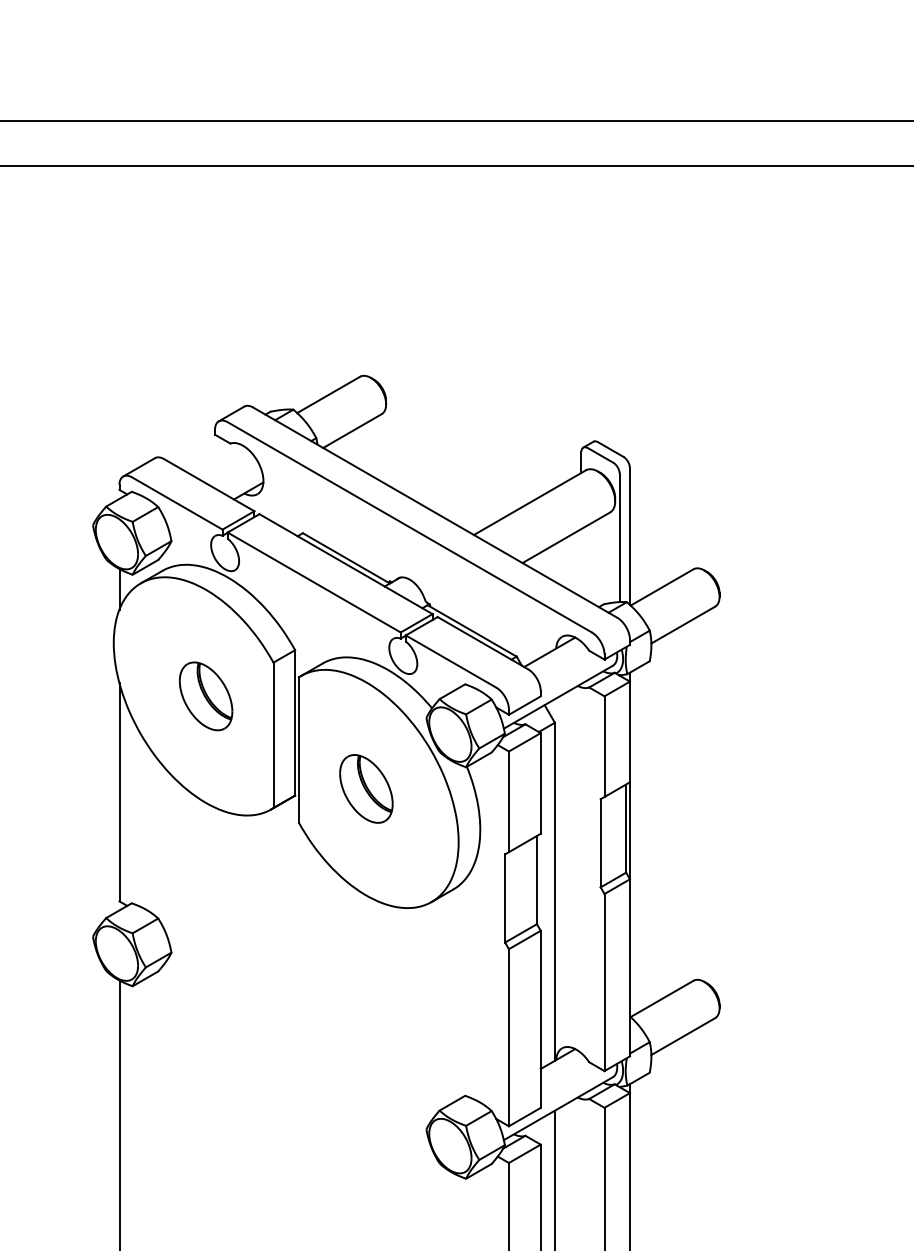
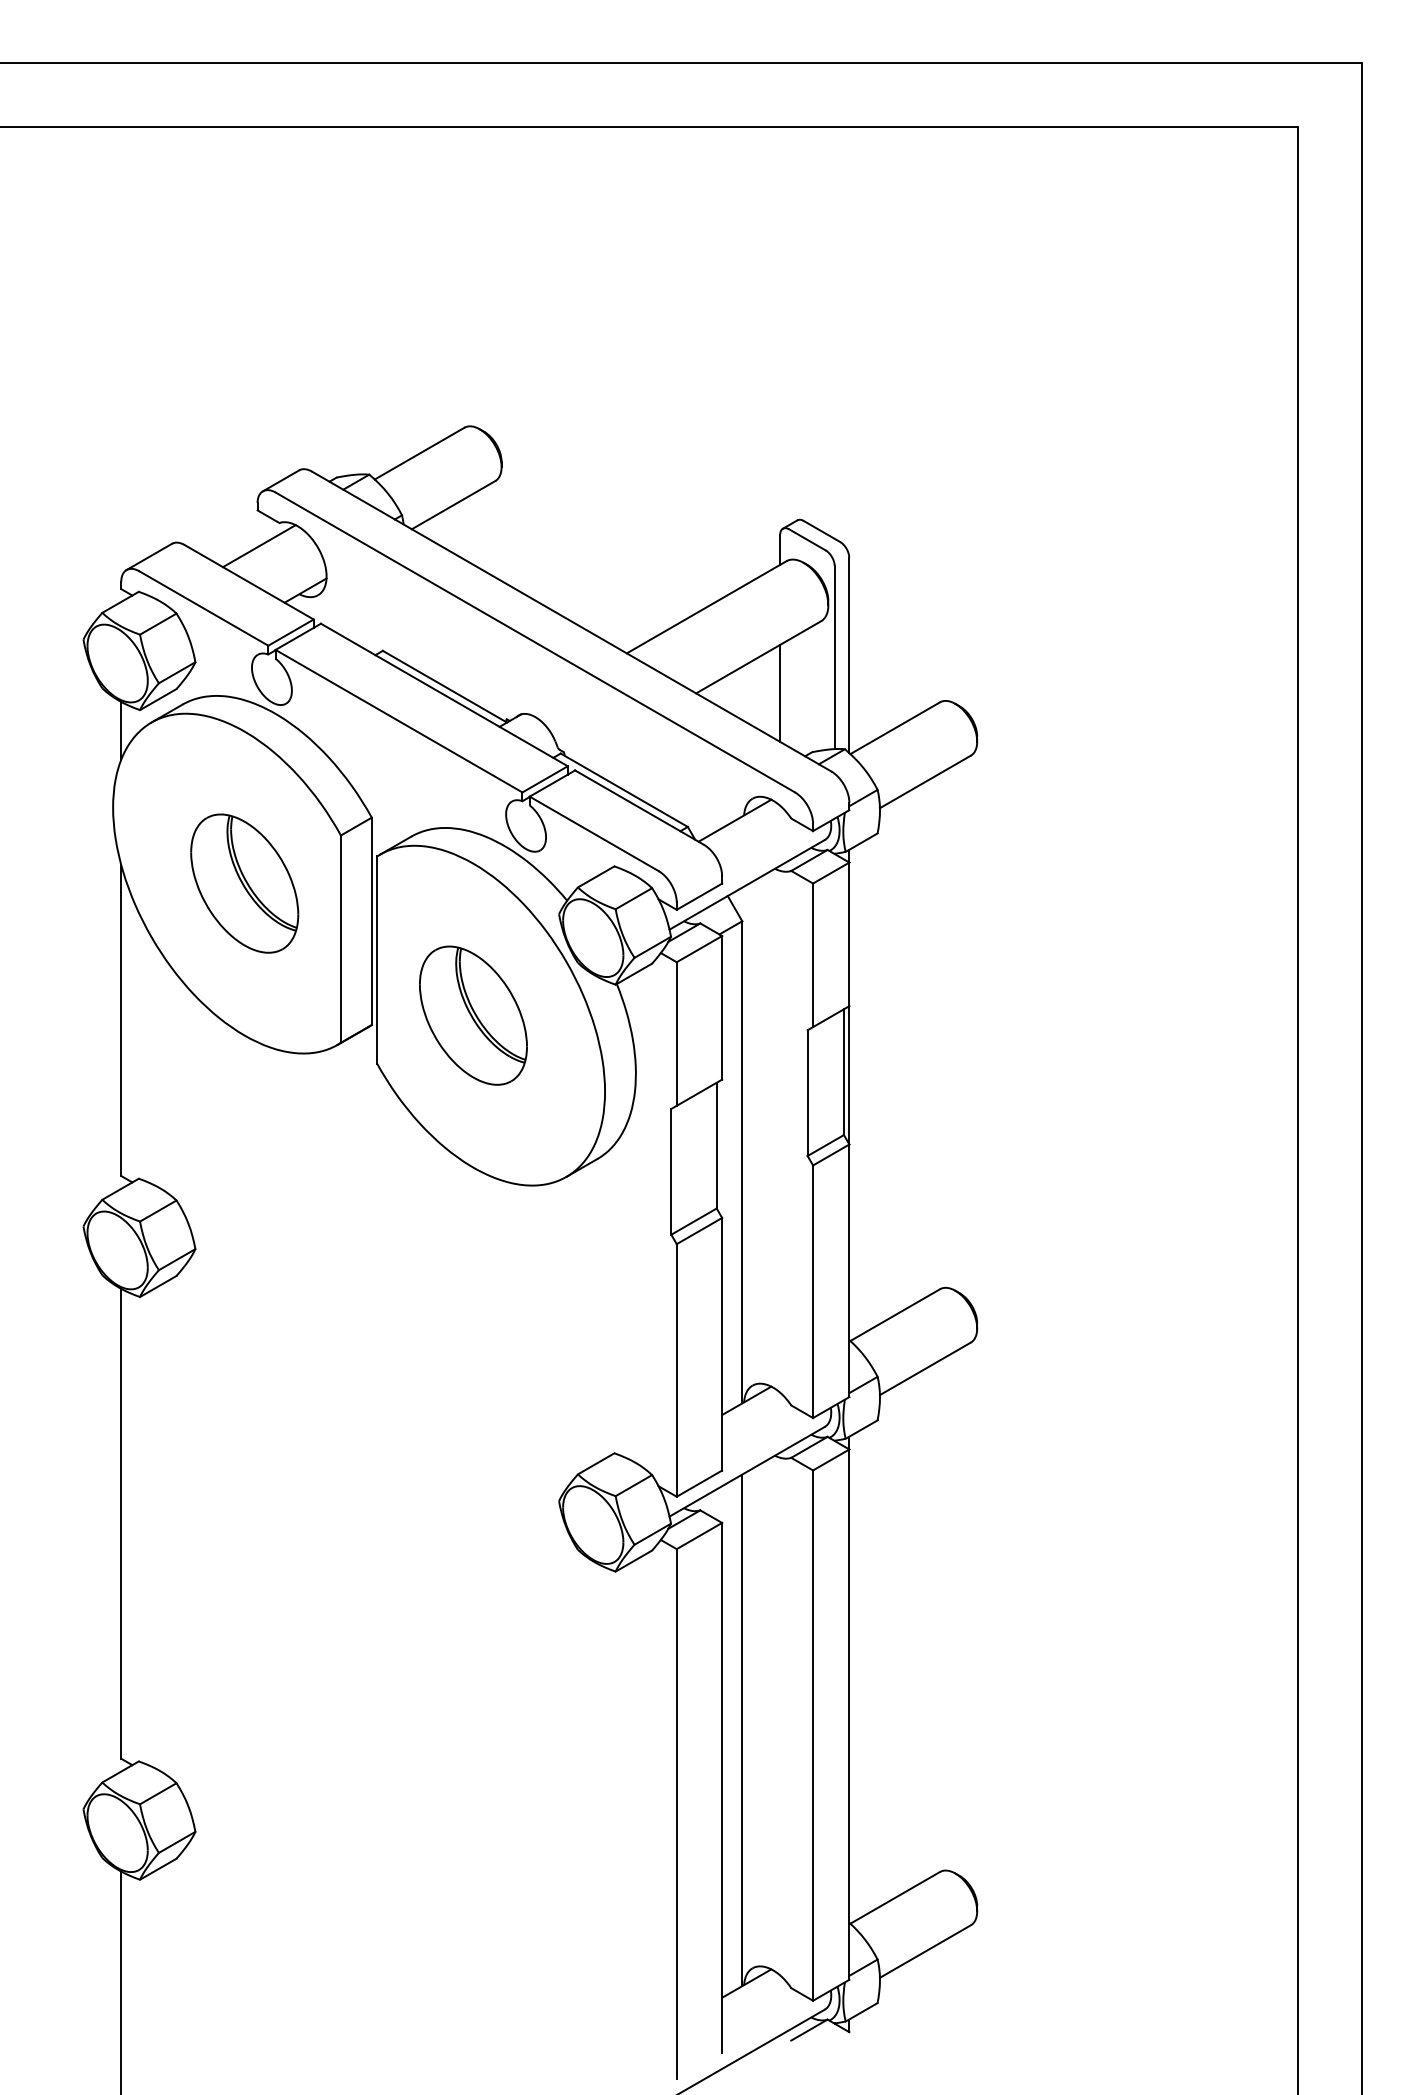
line: (216, 460) -> (259, 546), added
line: (581, 562) -> (780, 692), added
part: (205, 696) -> (244, 883), size x1.43
part: (366, 788) -> (473, 1015), size x1.43

